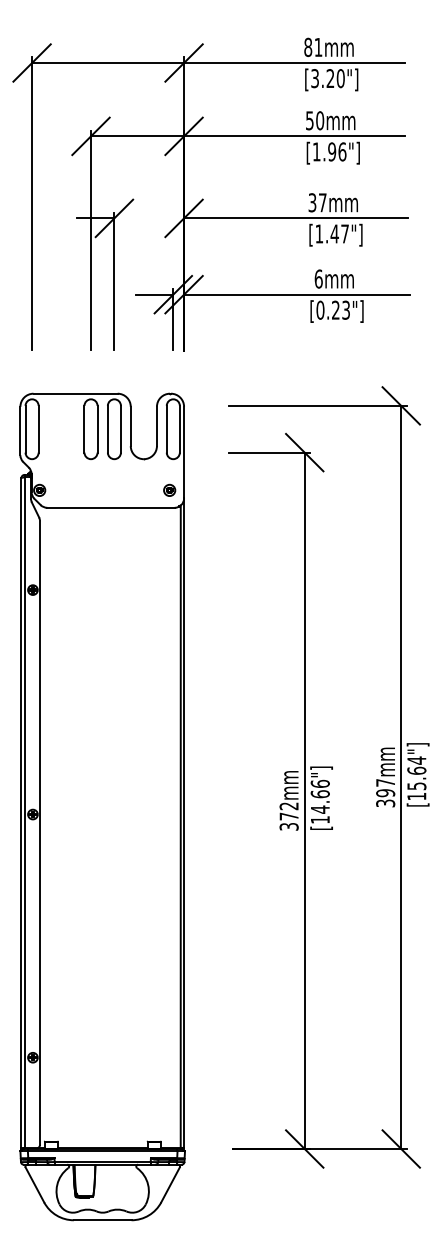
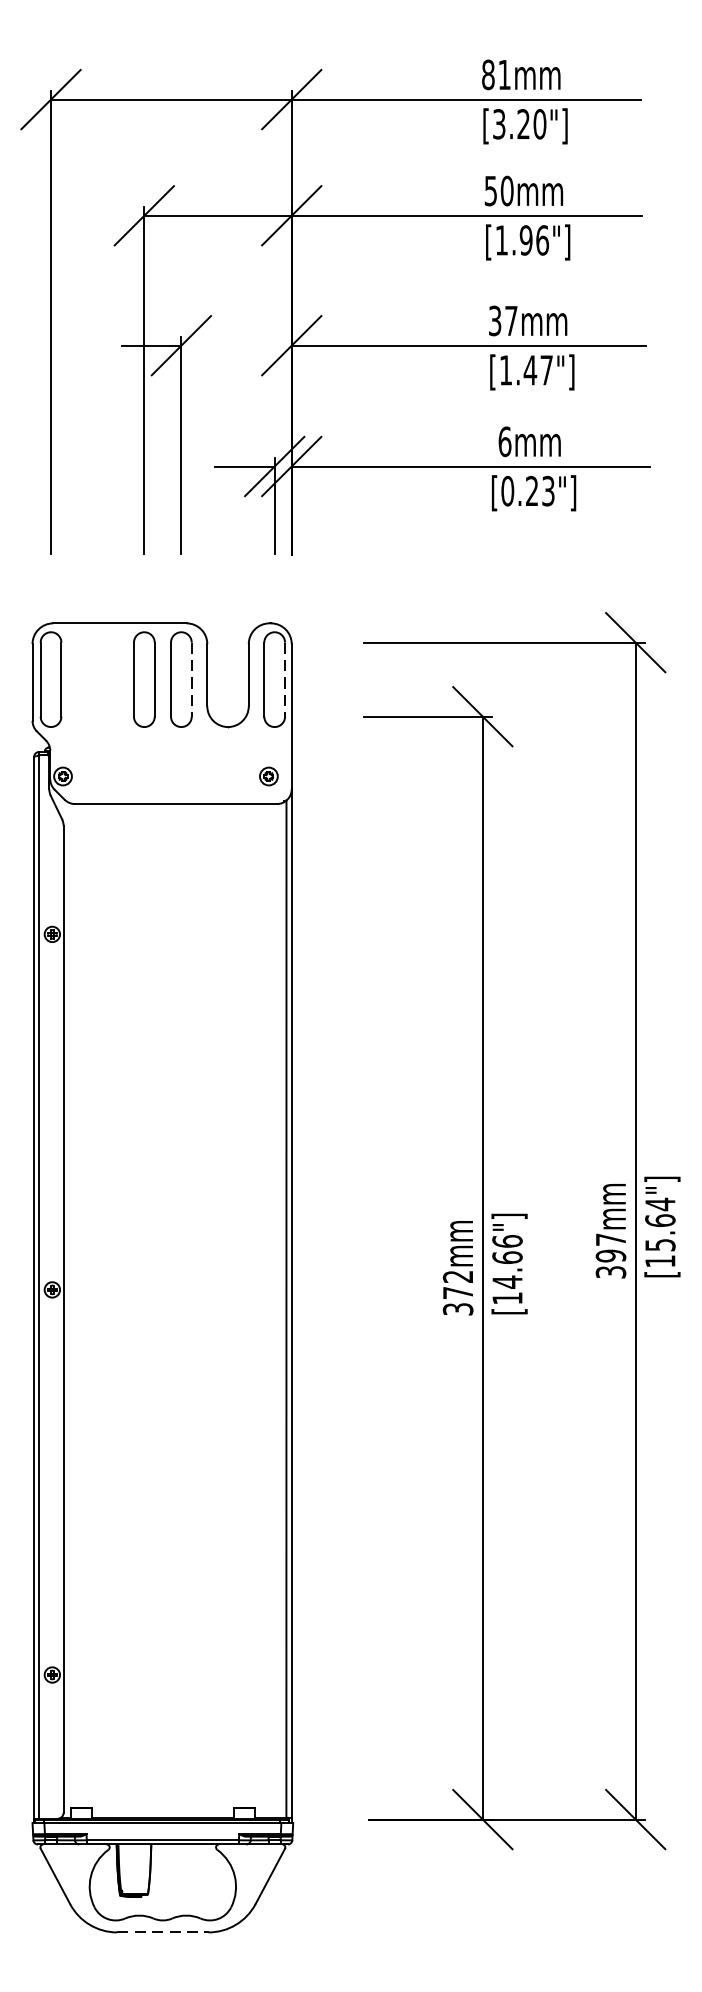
line: (120, 429) -> (191, 680), solid -> dashed
line: (179, 429) -> (284, 680), solid -> dashed
line: (102, 1220) -> (162, 1932), solid -> dashed

